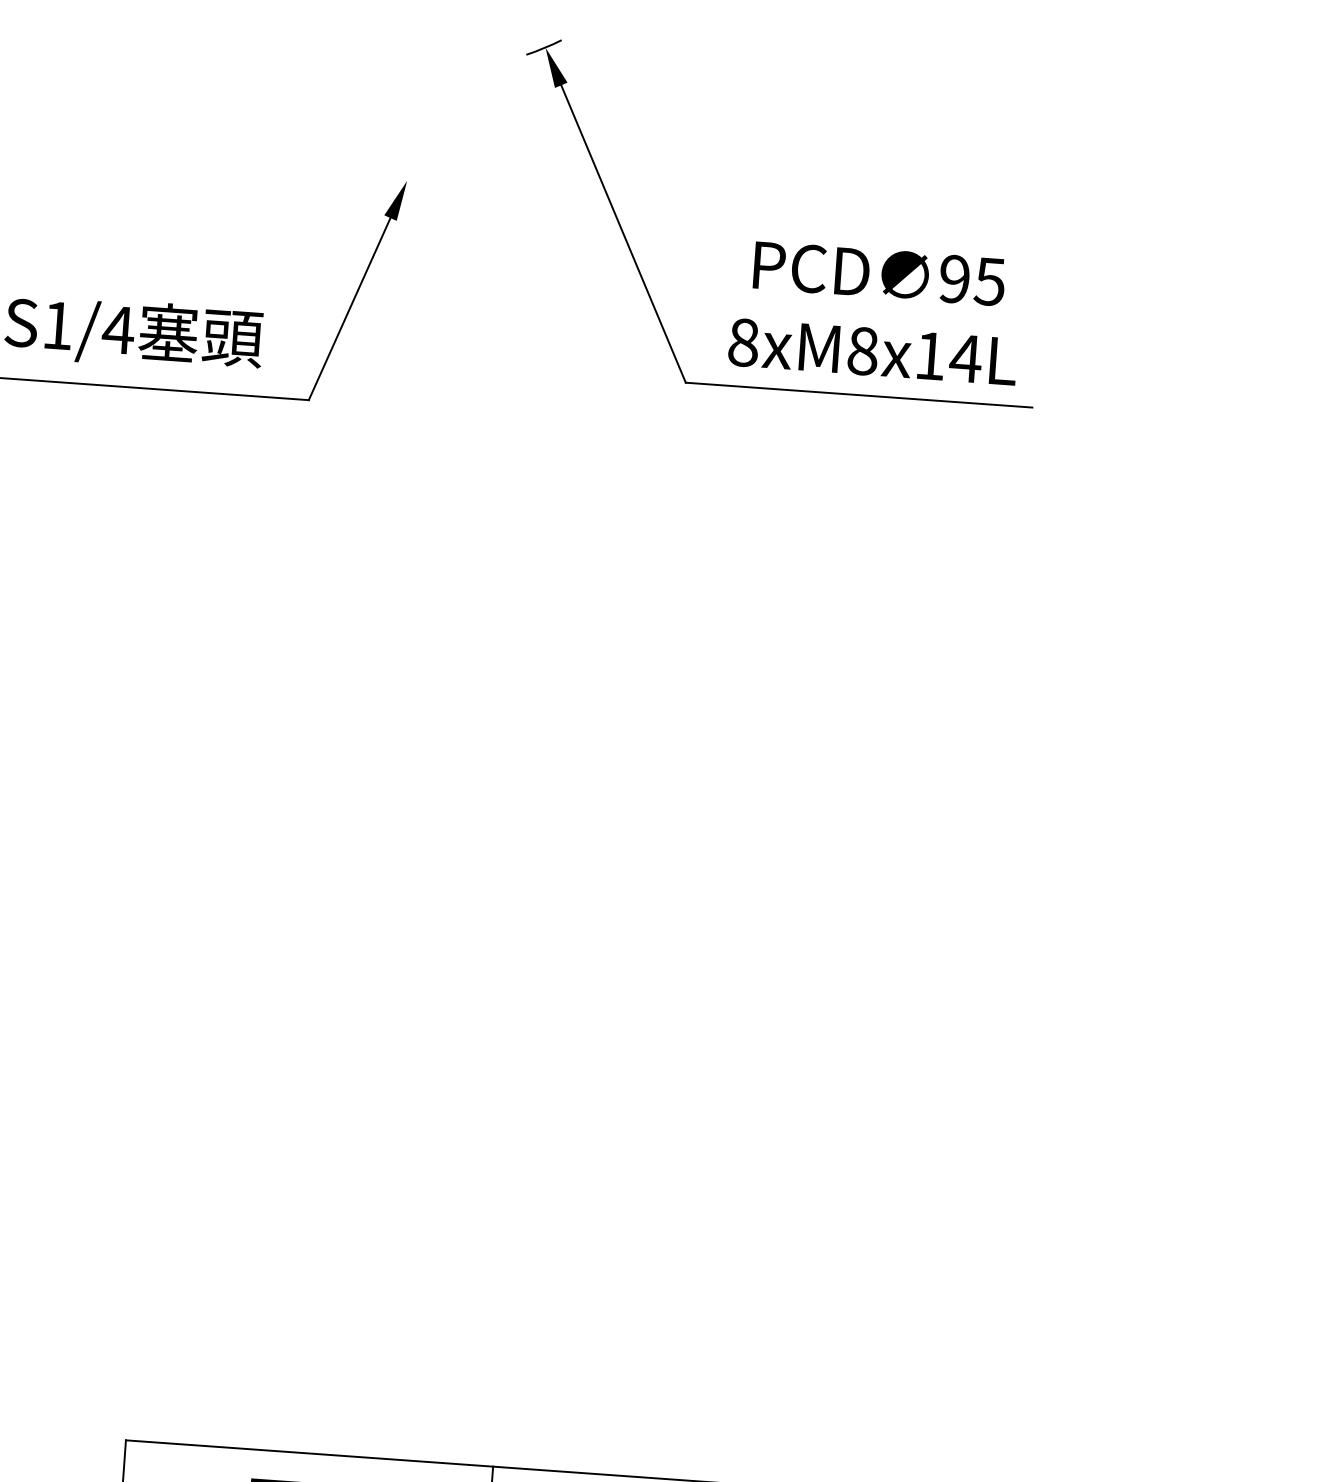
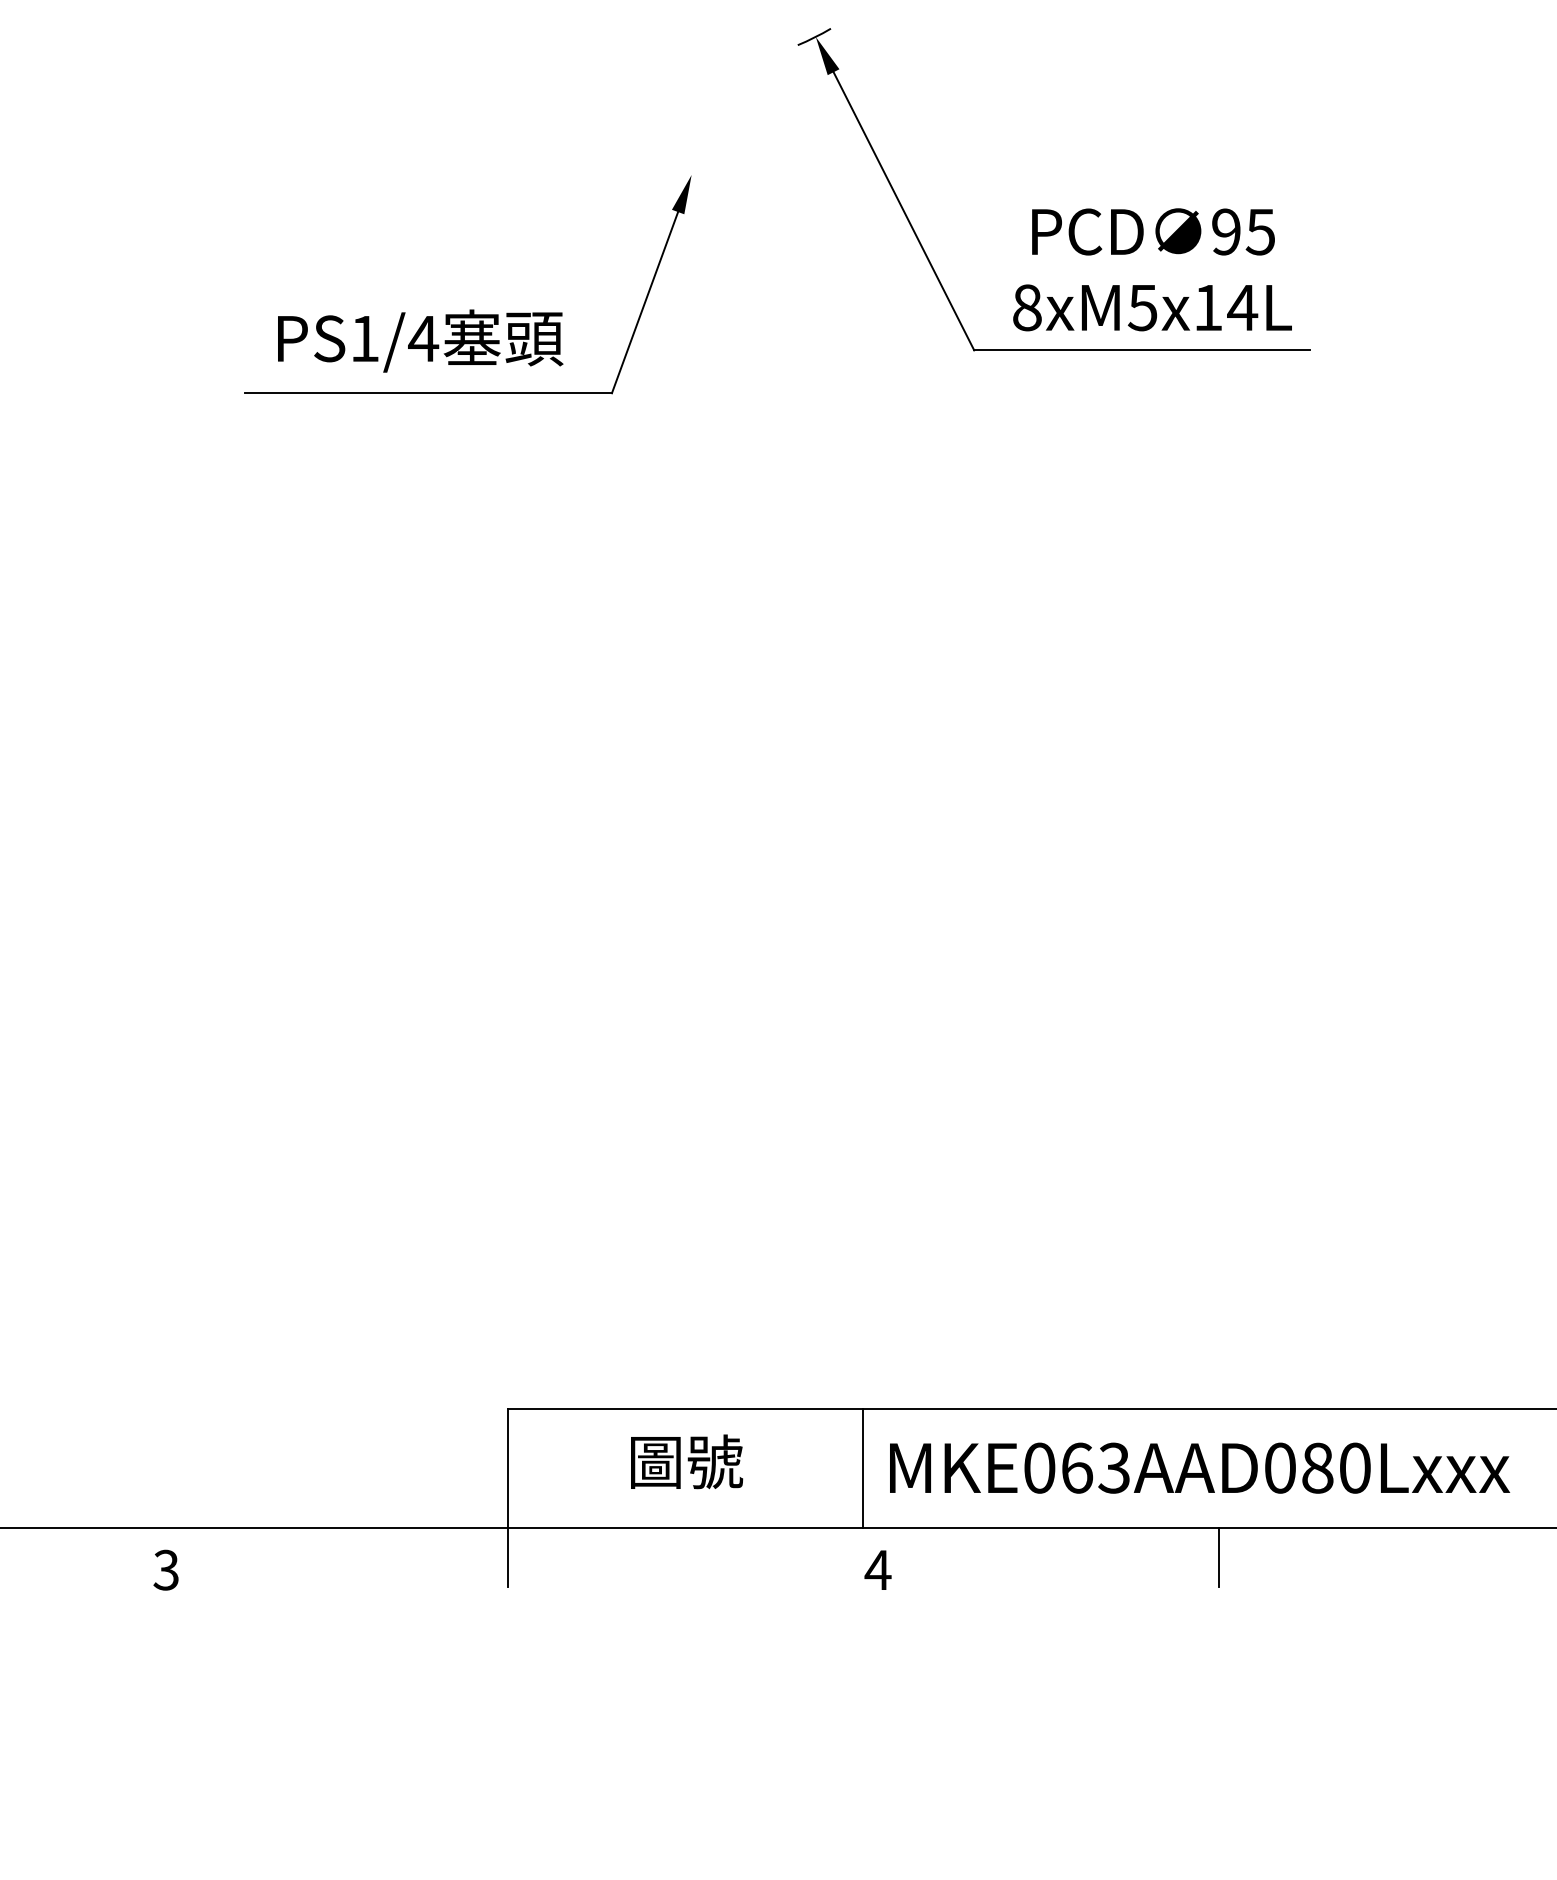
text: (862, 350) -> (1142, 307), 8xM8x14L -> 8xM5x14L

